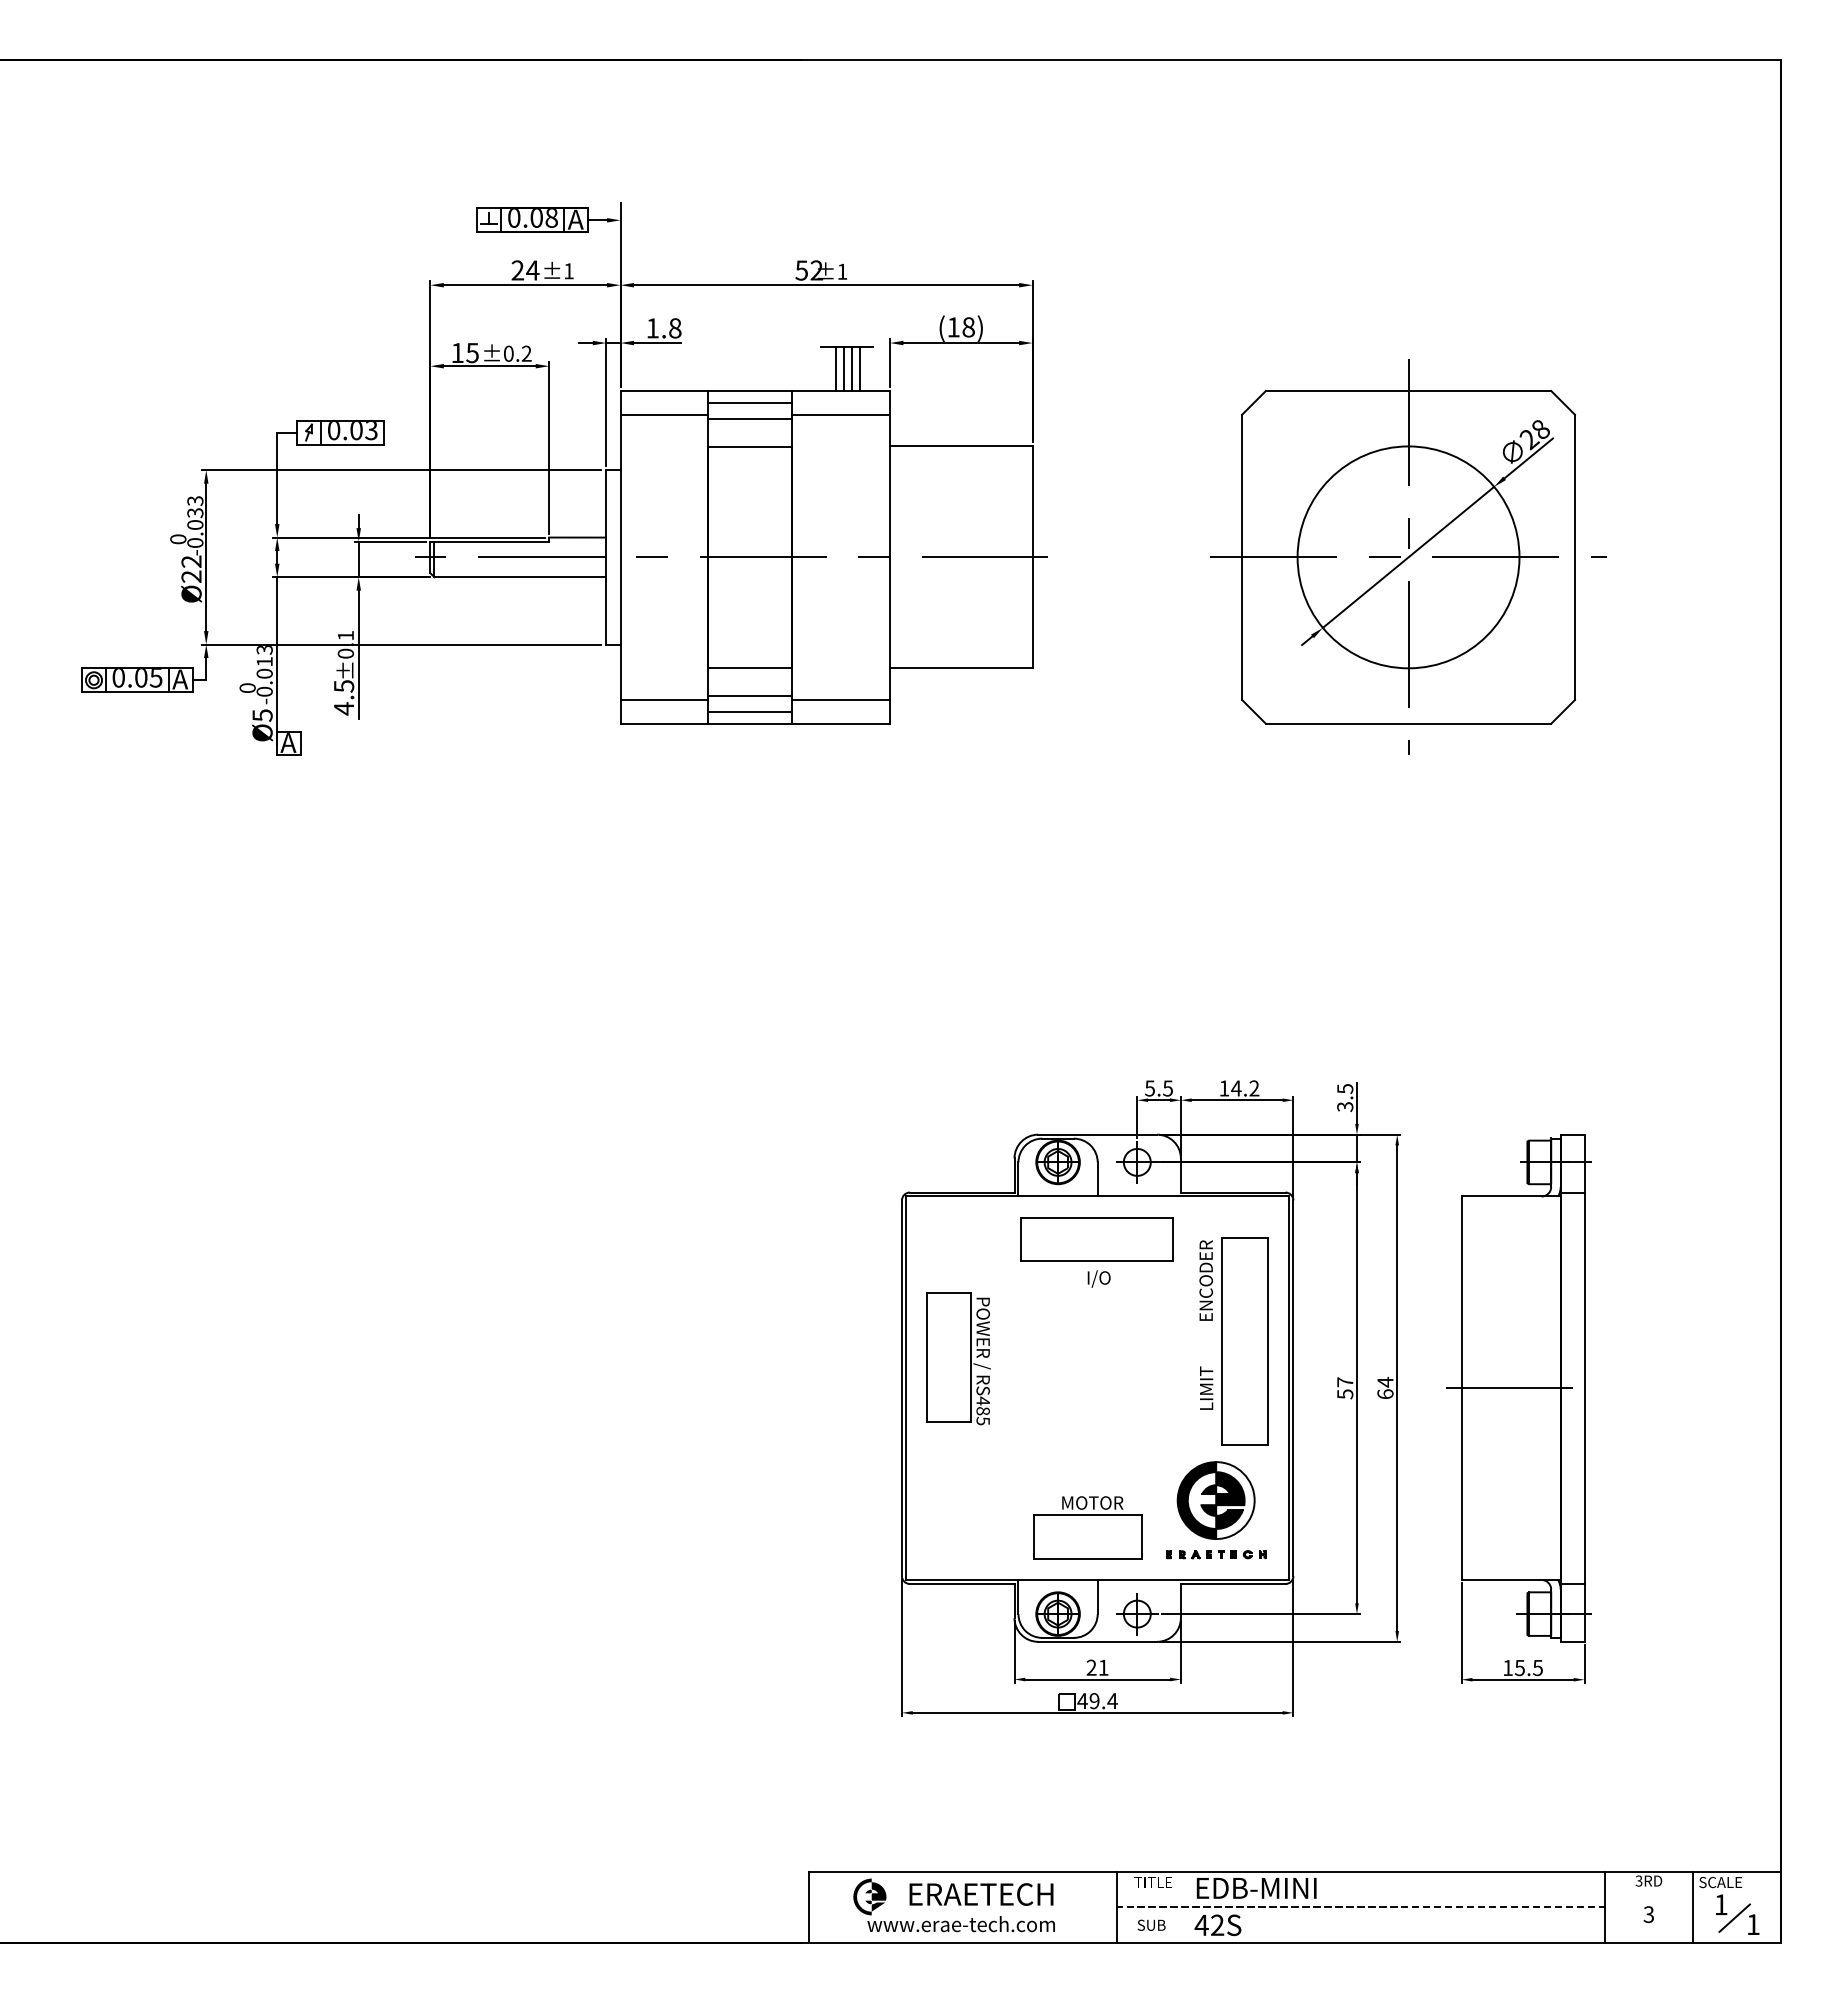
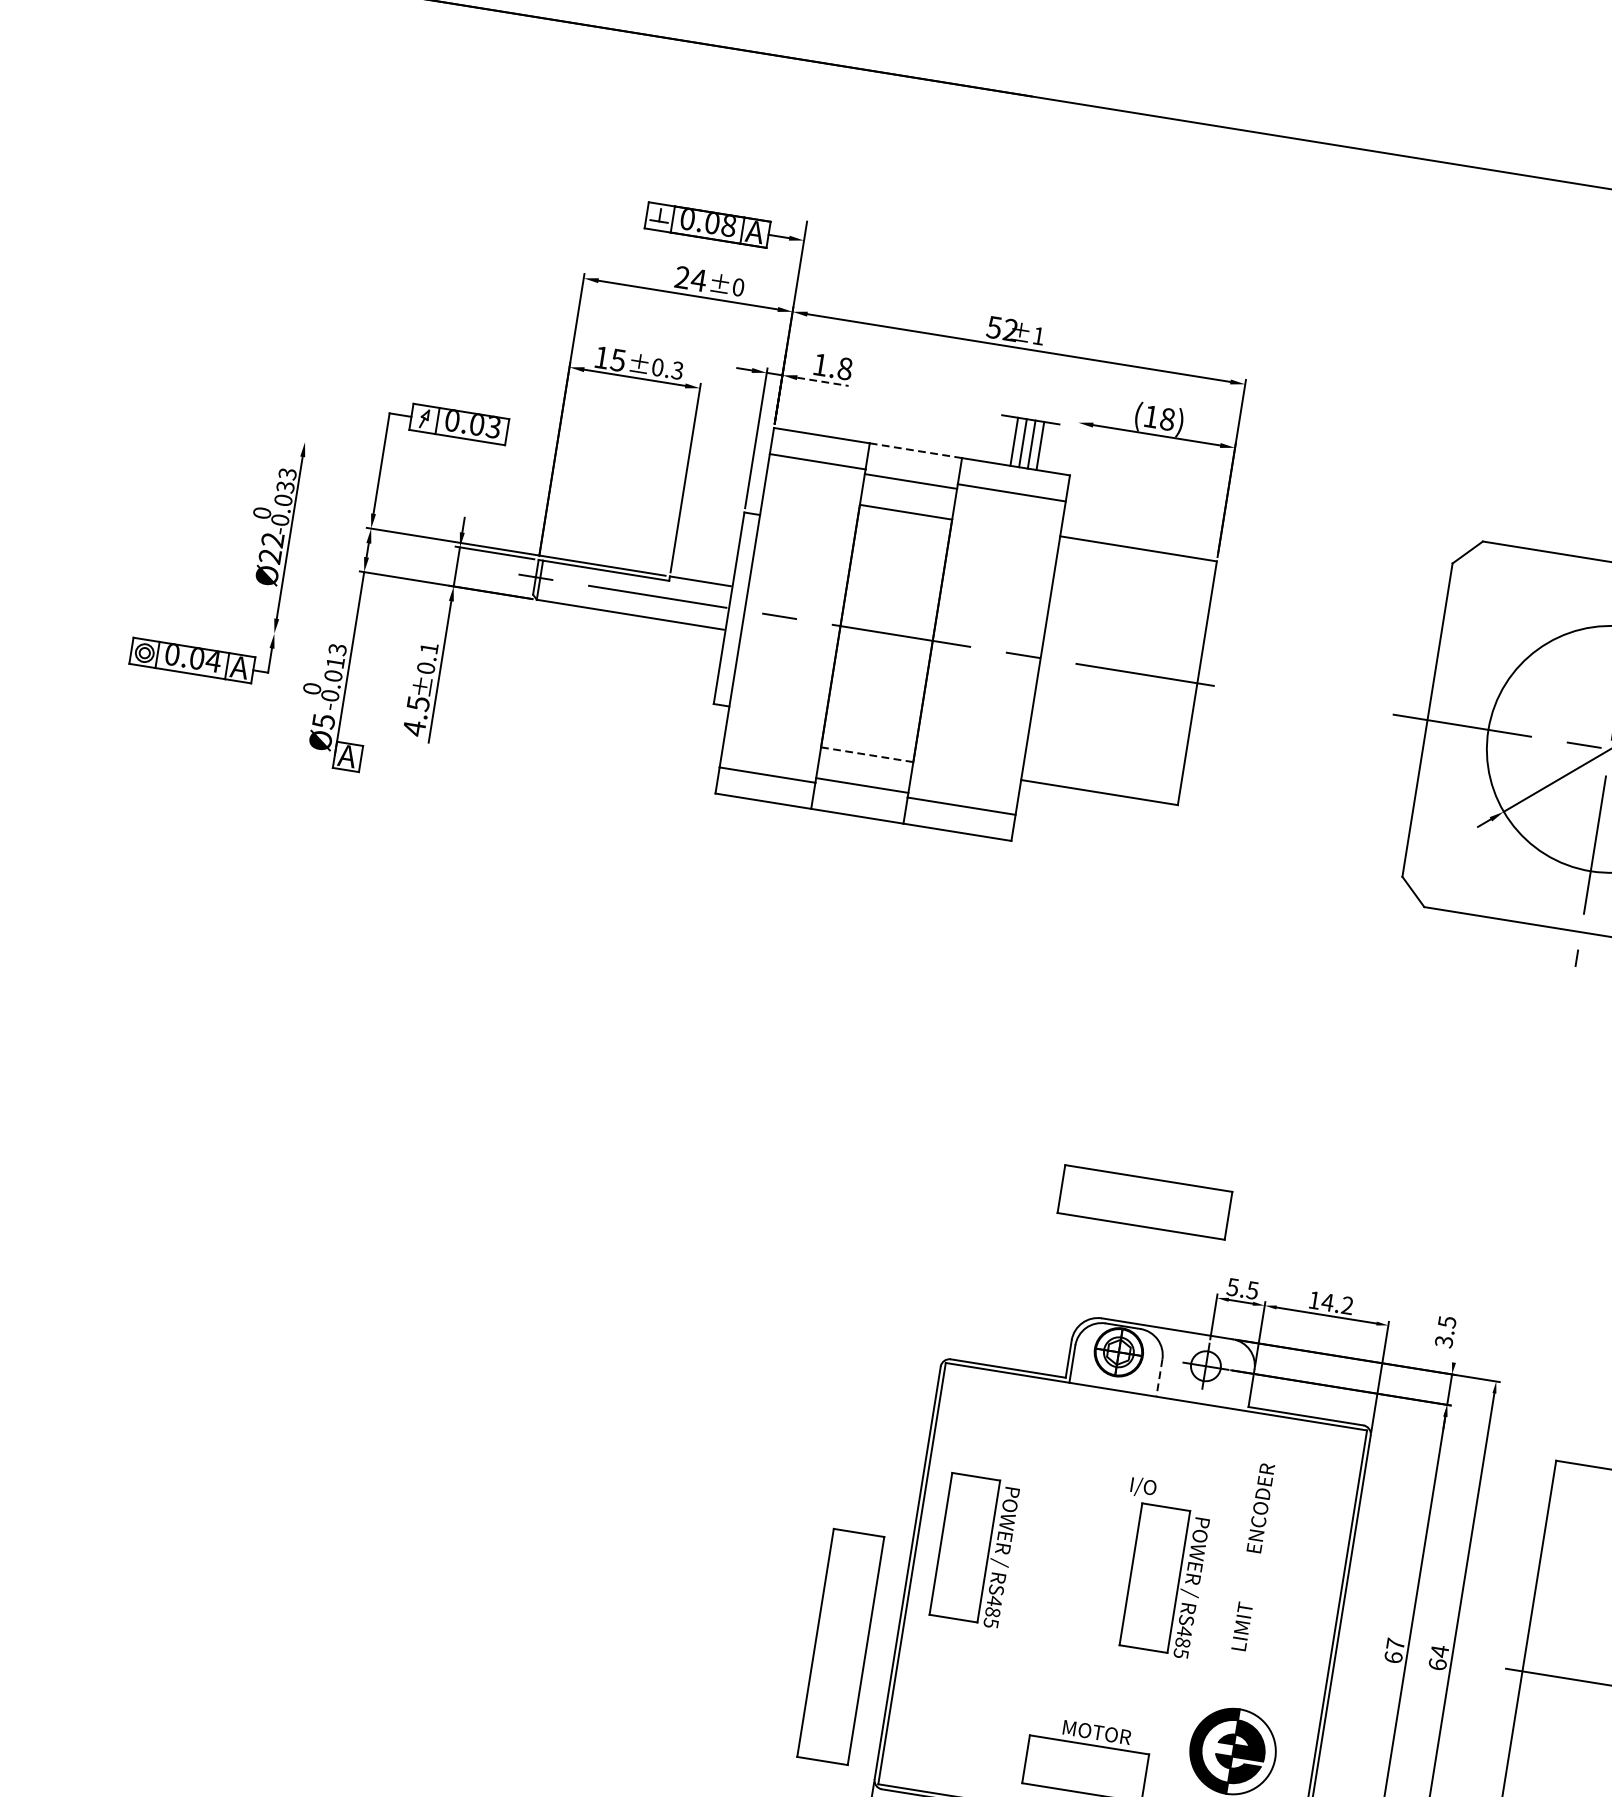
text: (568, 271) -> (737, 287), ±1 -> ±0
line: (657, 343) -> (822, 382), solid -> dashed
text: (526, 353) -> (677, 370), ±0.2 -> ±0.3
line: (889, 363) -> (1074, 445), removed
line: (749, 390) -> (915, 450), solid -> dashed
line: (749, 402) -> (913, 463), removed
line: (401, 470) -> (519, 476), removed
line: (401, 644) -> (488, 667), removed
line: (749, 667) -> (867, 754), solid -> dashed
text: (155, 678) -> (212, 661), 0.05 -> 0.04
line: (749, 712) -> (859, 803), removed
line: (1356, 1102) -> (1457, 1339), removed
line: (1097, 1179) -> (1159, 1378), solid -> dashed
part: (1096, 1239) -> (1144, 1202), moved
part: (1244, 1341) -> (840, 1646), moved
part: (1131, 1358) -> (1165, 1580), added
text: (1345, 1394) -> (1393, 1657), 57 -> 67

